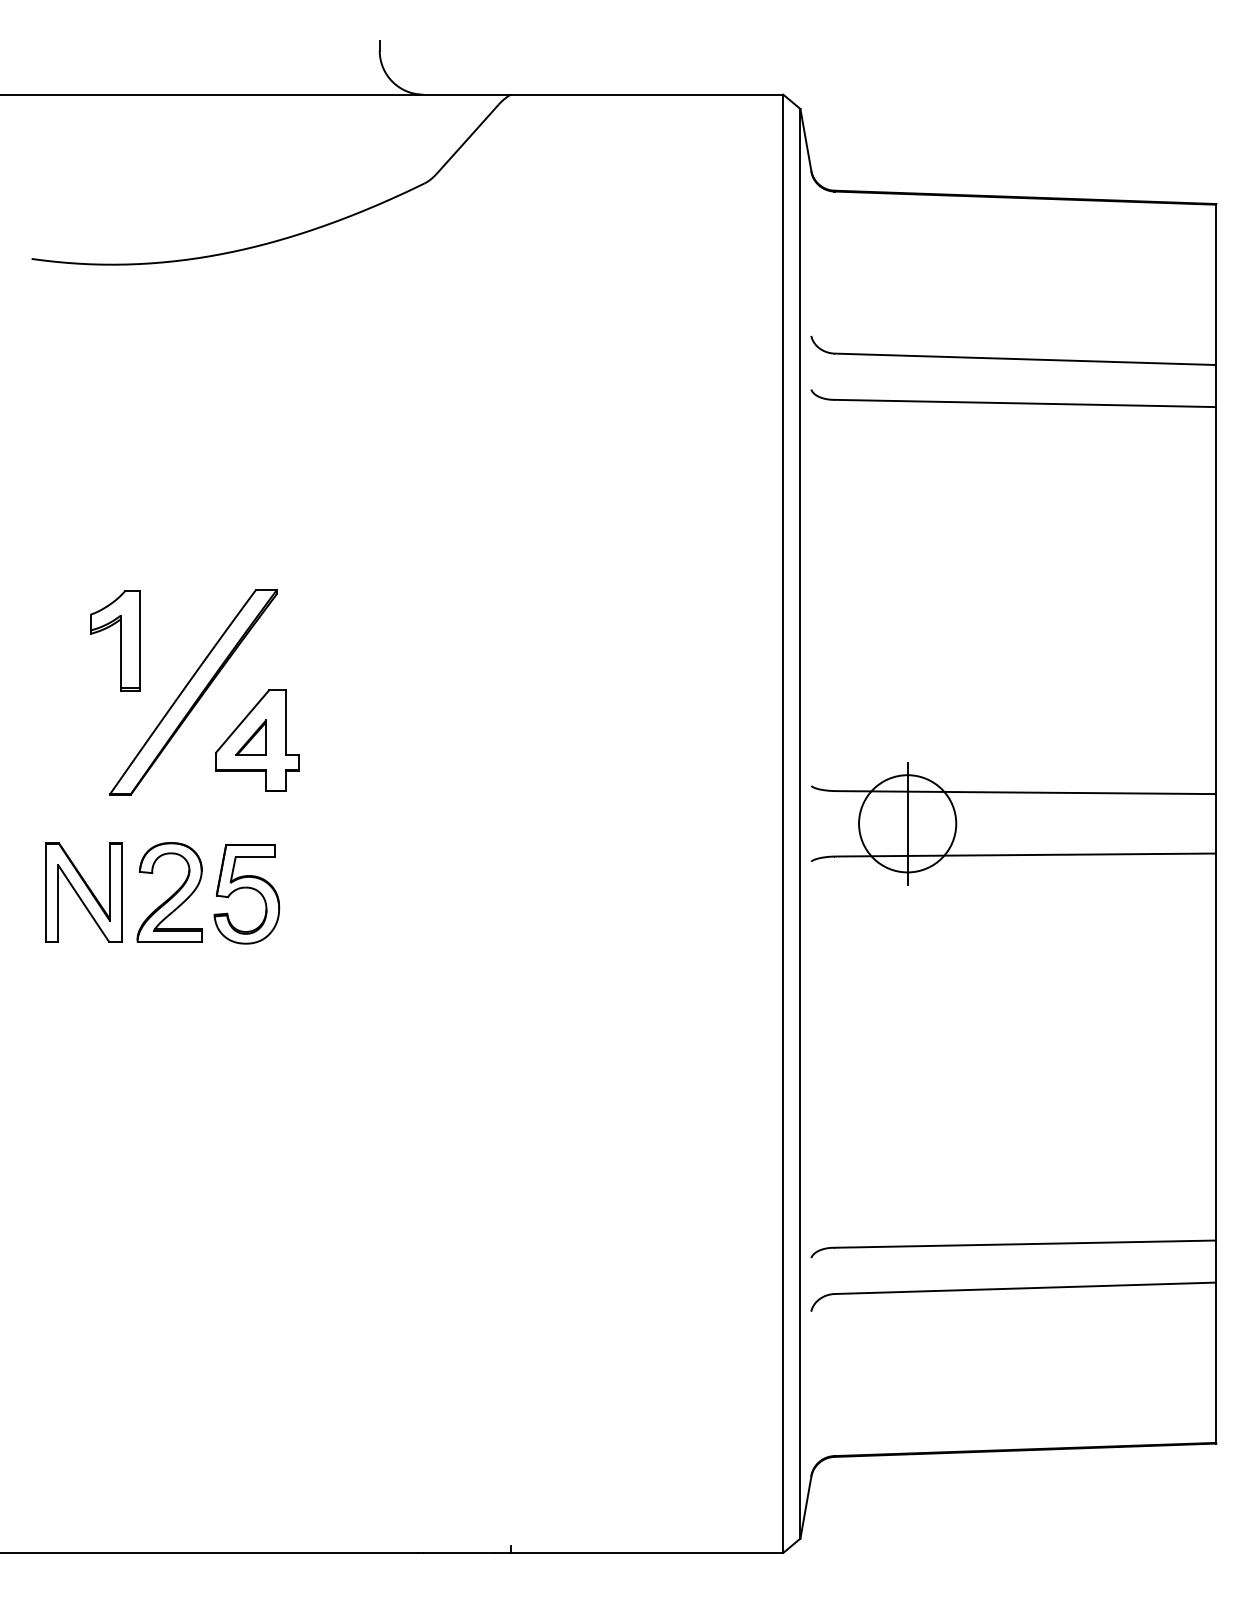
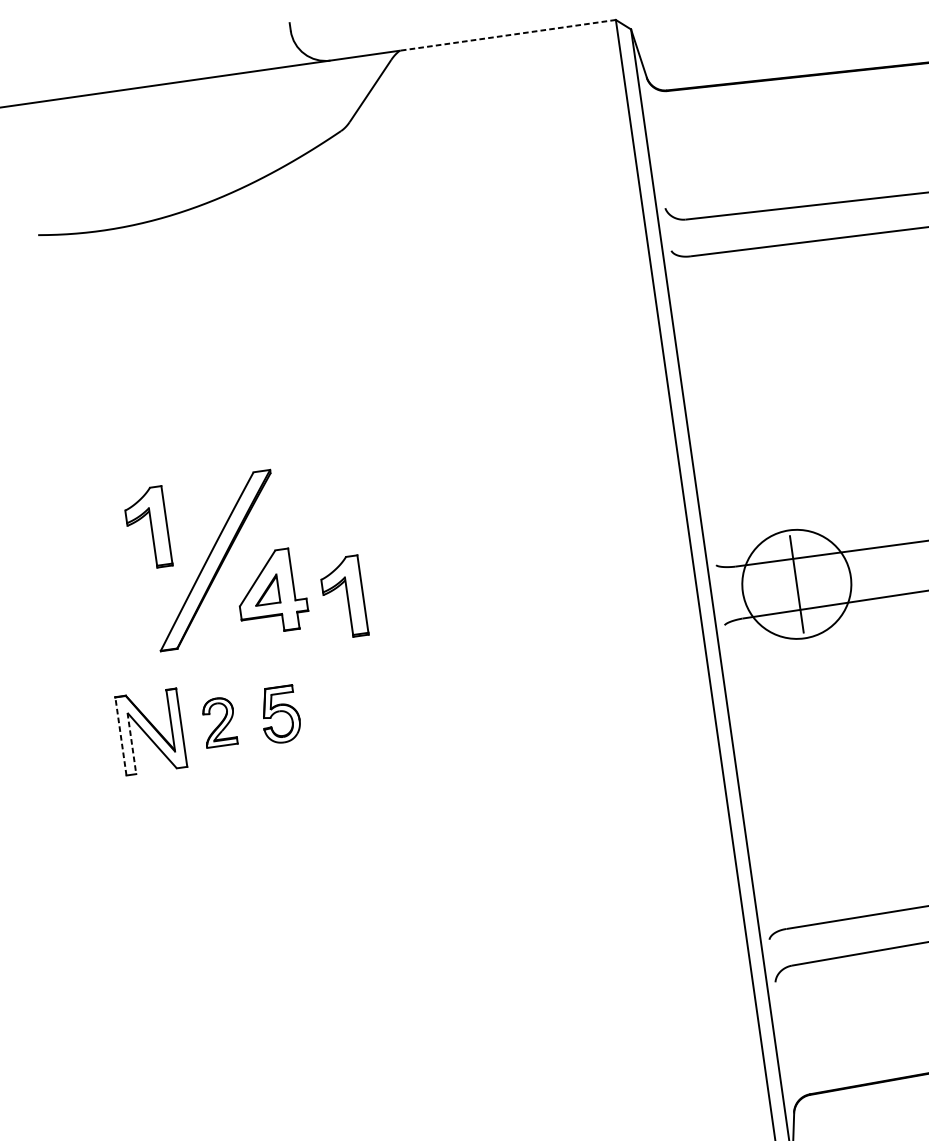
line: (646, 94) -> (507, 35), solid -> dashed
part: (345, 760) -> (343, 597), added
circle: (907, 823) -> (796, 584), size x1.4
line: (45, 892) -> (120, 736), solid -> dashed
part: (169, 892) -> (219, 722), size x0.6
part: (246, 894) -> (280, 715), size x0.7
line: (58, 903) -> (132, 743), solid -> dashed

